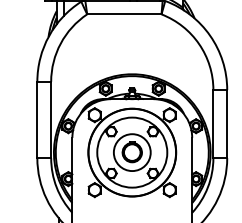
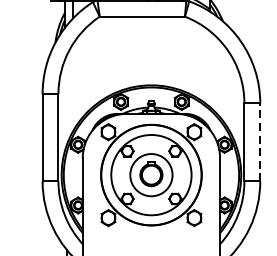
line: (227, 123) -> (260, 141), solid -> dashed

